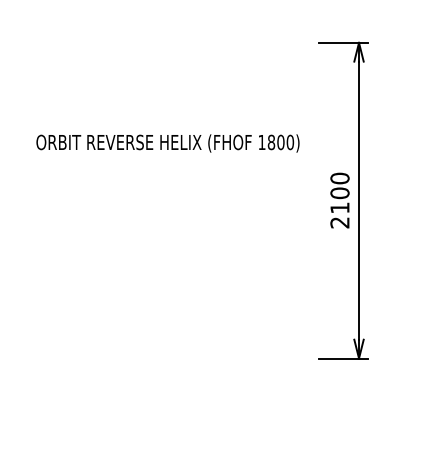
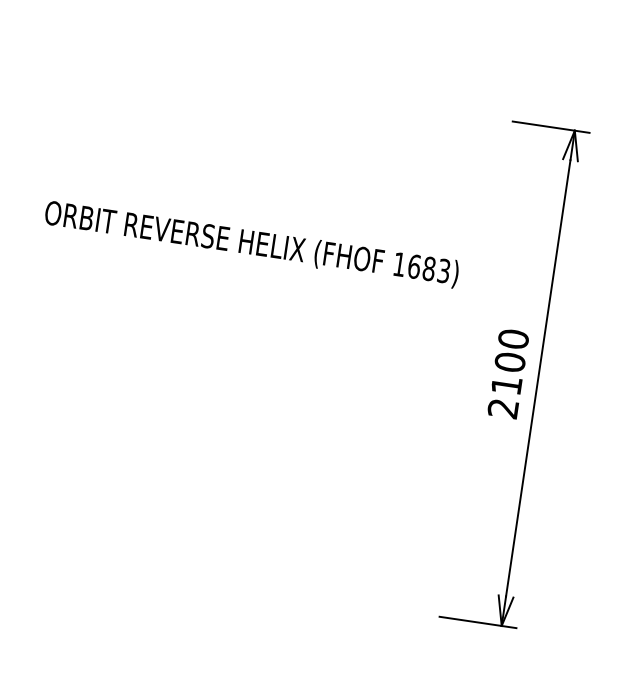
text: (280, 142) -> (428, 268), 1800) -> 1683)

